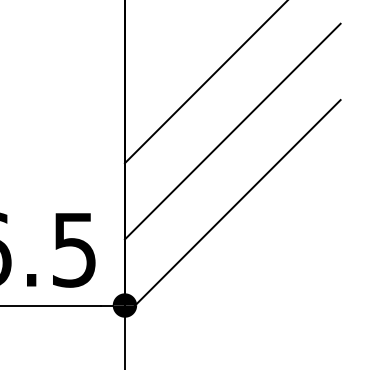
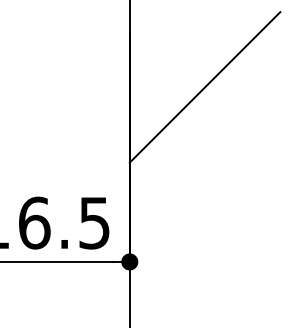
line: (231, 131) -> (204, 140), removed
line: (231, 207) -> (204, 193), removed

